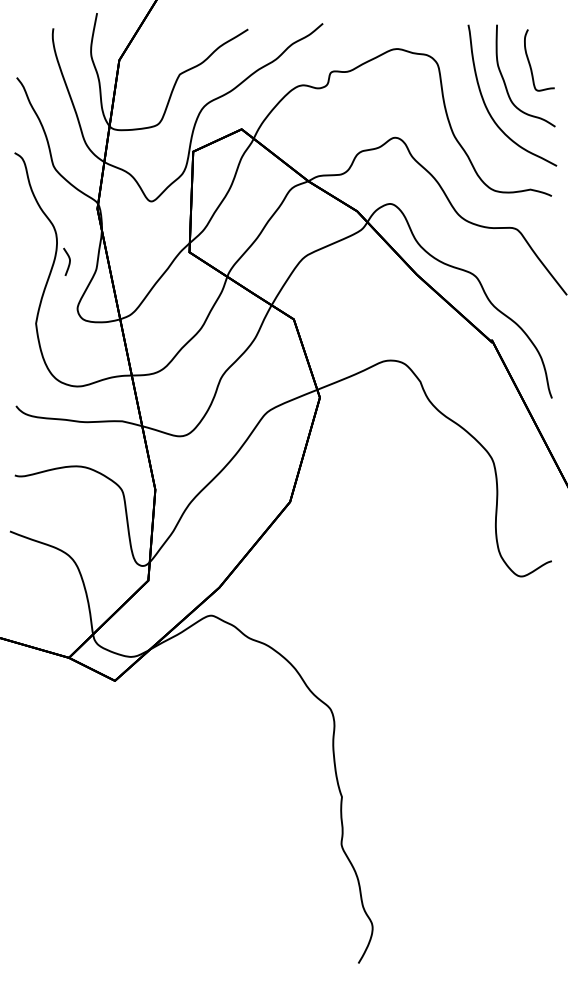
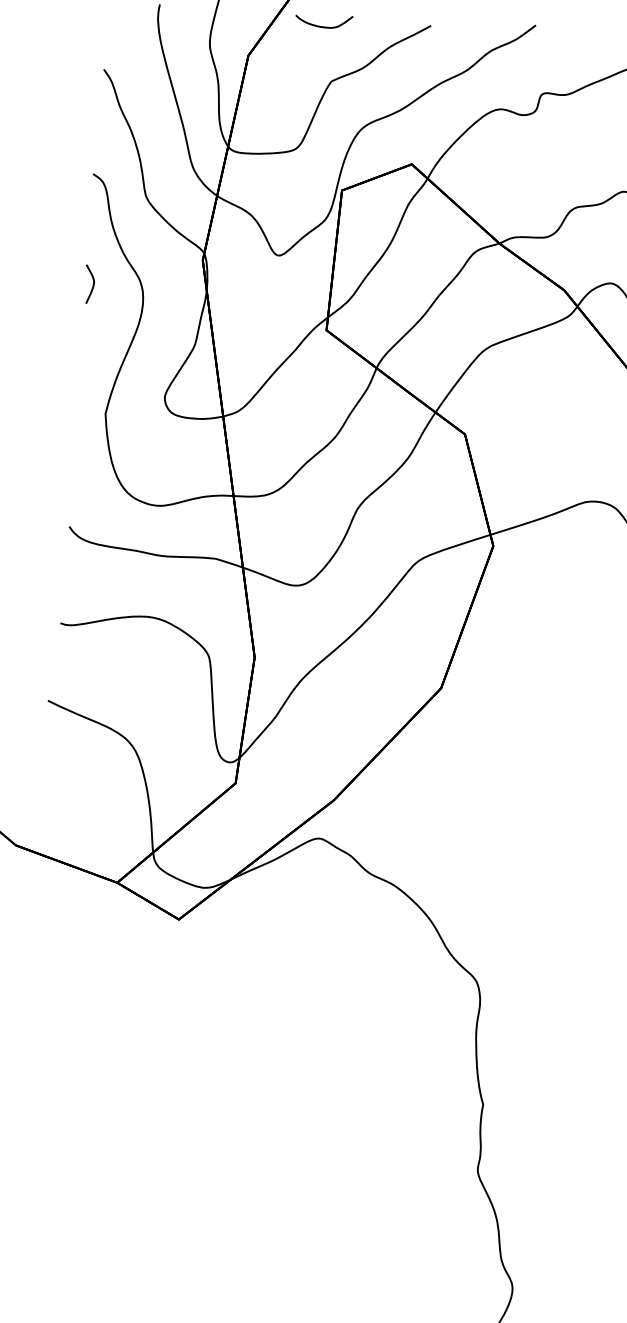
curve: (171, 35) -> (323, 26), added
curve: (68, 263) -> (91, 286), moved

